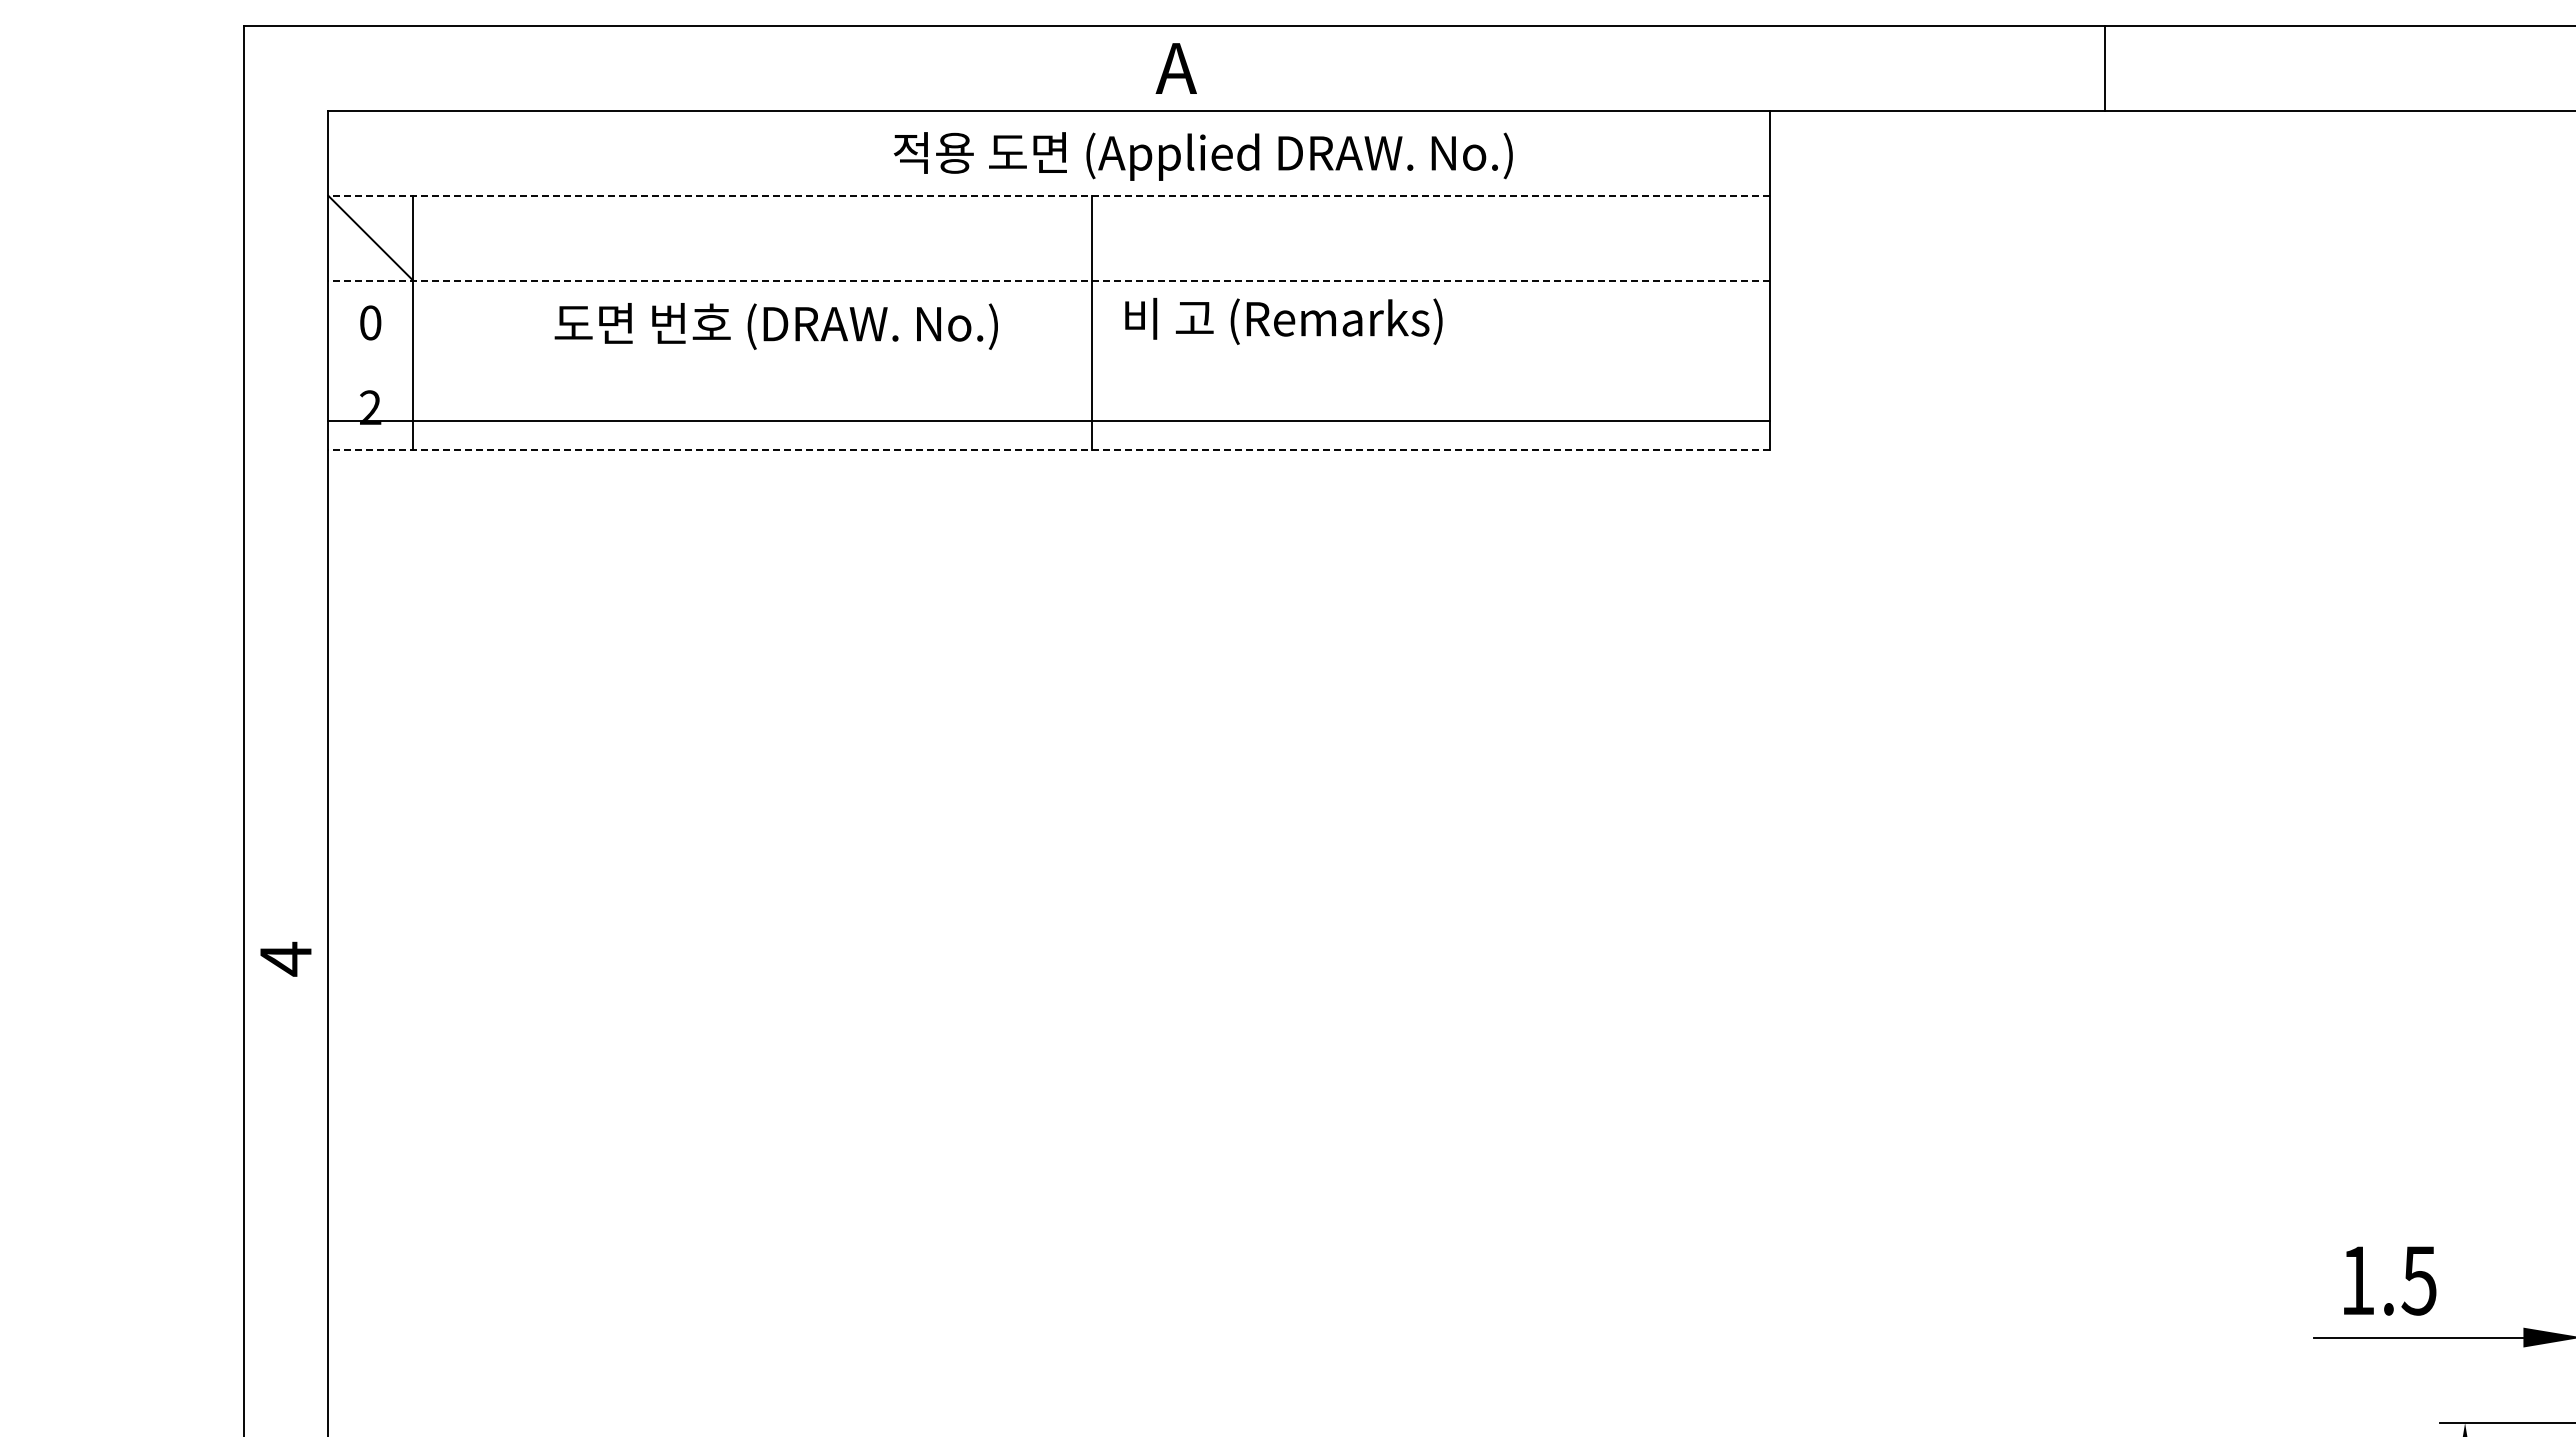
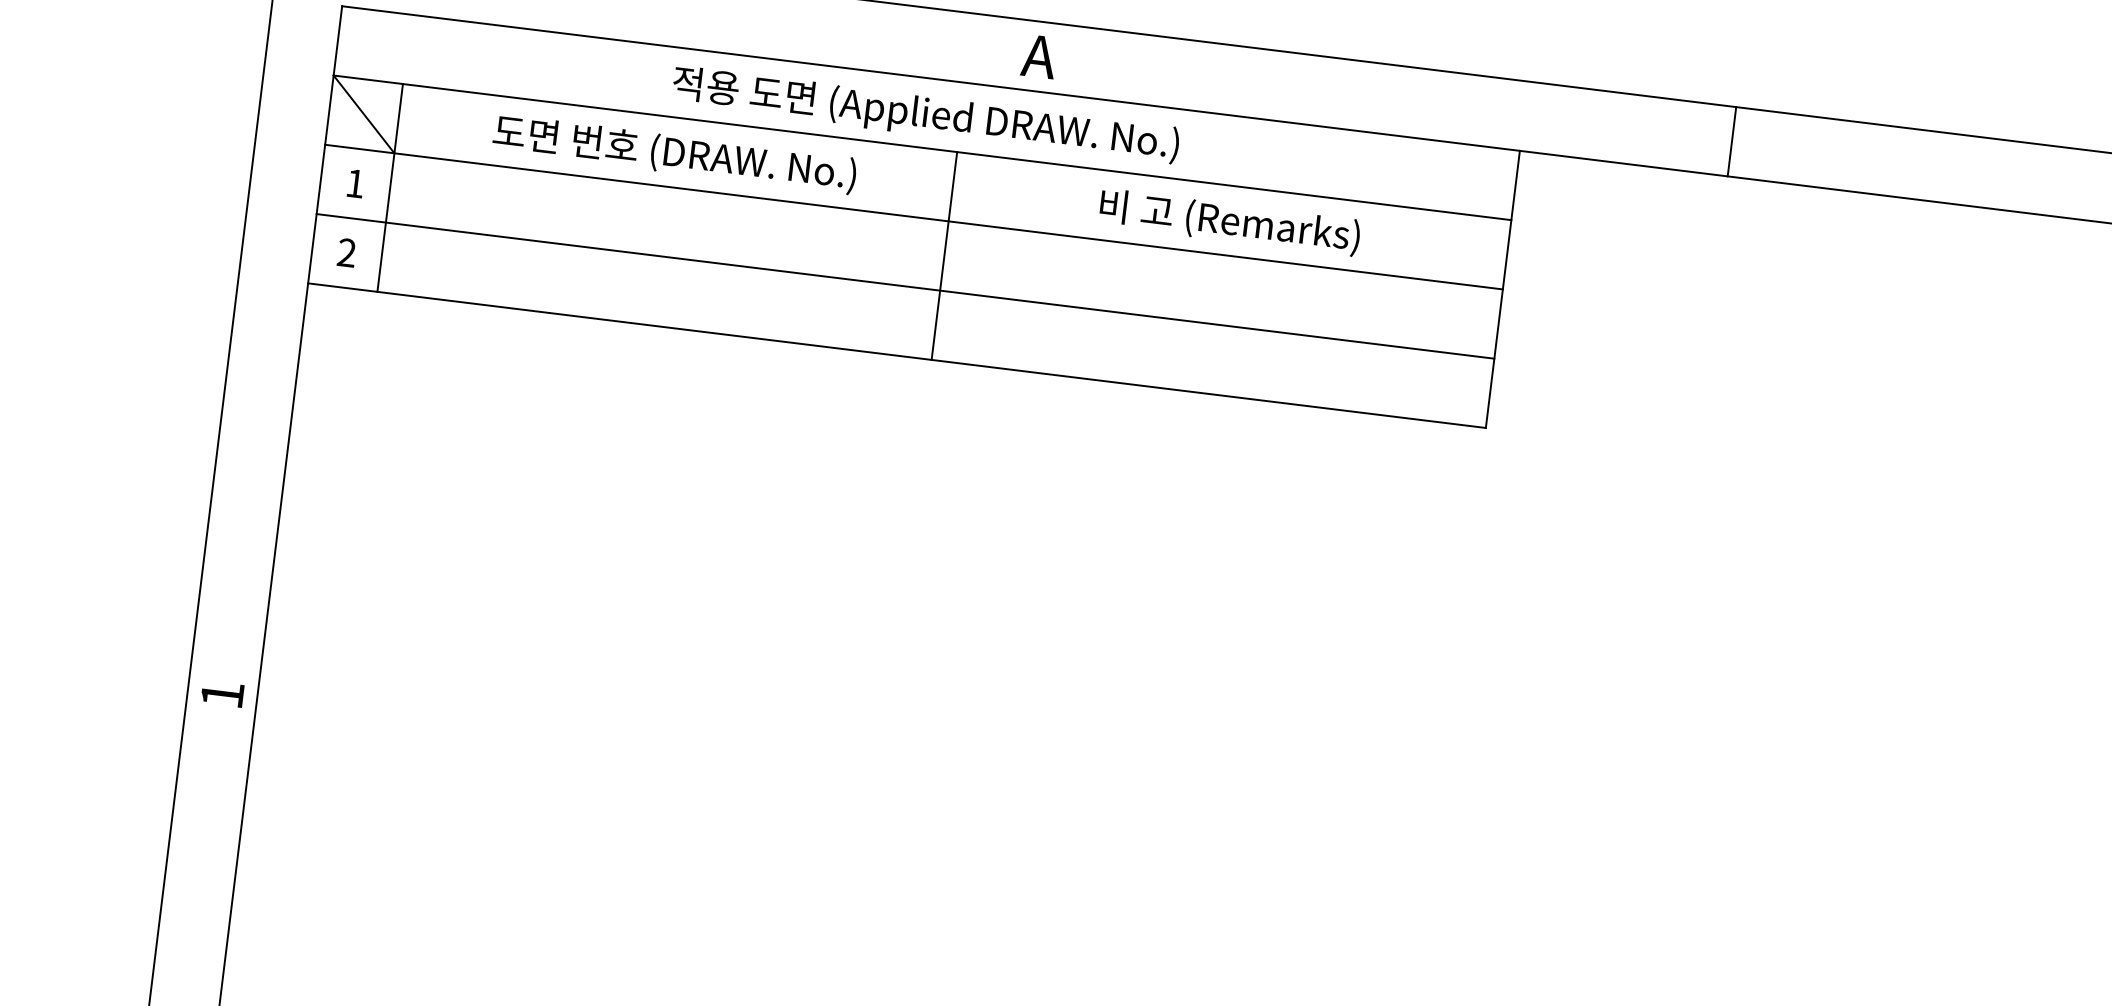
line: (2105, 68) -> (1732, 141), moved
text: (1202, 156) -> (925, 115), moved
line: (1049, 195) -> (922, 147), dashed -> solid
line: (1049, 280) -> (914, 217), dashed -> solid
text: (1283, 320) -> (1229, 221), moved
text: (370, 322) -> (355, 183), 0 -> 1
text: (775, 326) -> (674, 154), moved
line: (1048, 421) -> (904, 286), moved
line: (1049, 450) -> (897, 355), dashed -> solid
text: (285, 958) -> (222, 694), 4 -> 1

